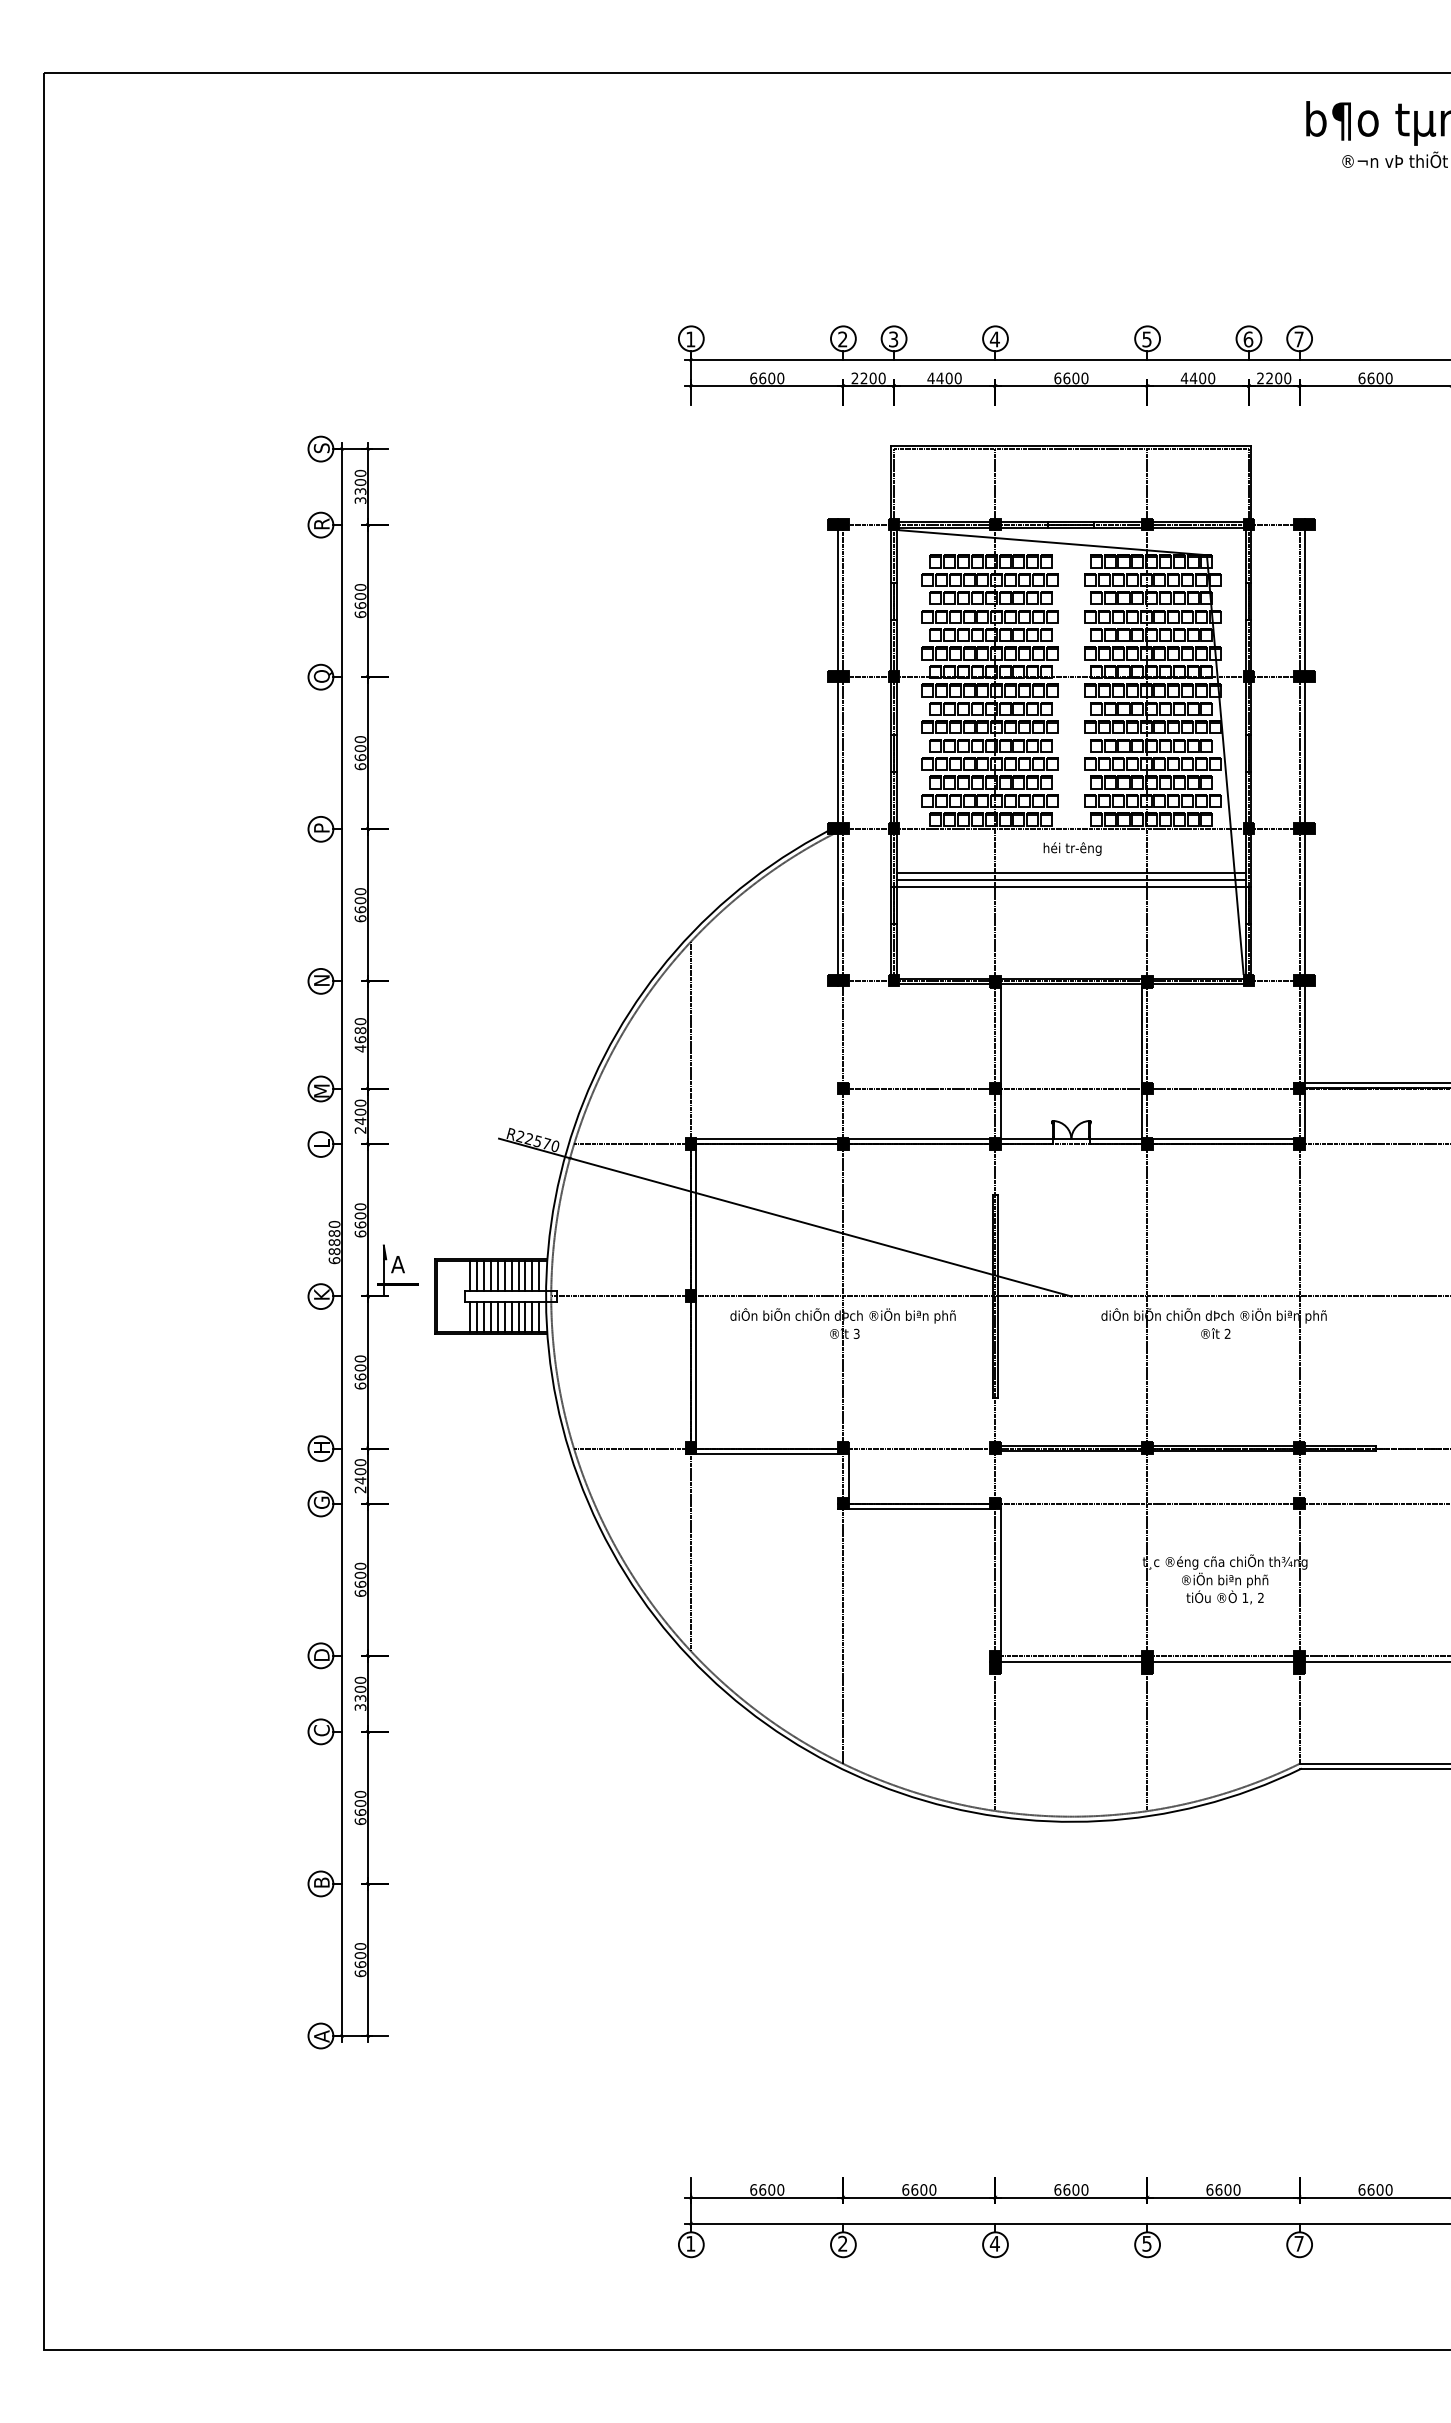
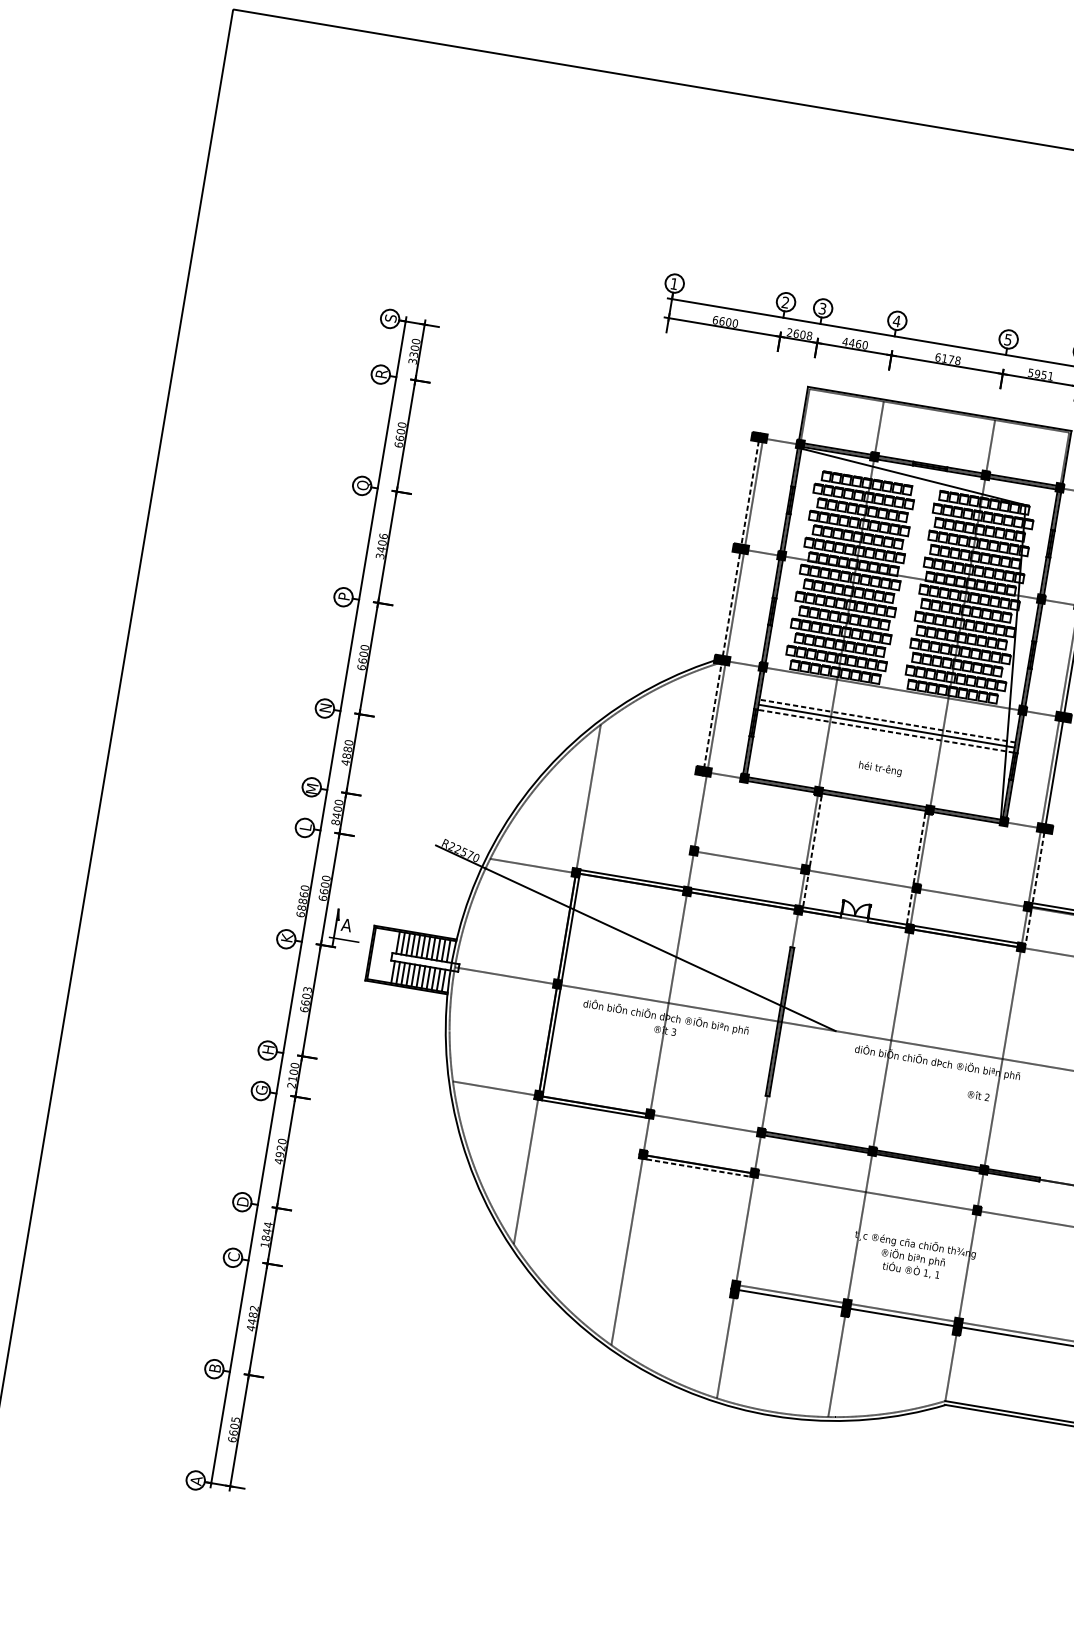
text: (872, 378) -> (802, 334), 2200 -> 2608
text: (948, 378) -> (858, 344), 4400 -> 4460
text: (1075, 378) -> (951, 359), 6600 -> 6178
text: (1197, 378) -> (1040, 374), 4400 -> 5951
line: (838, 752) -> (731, 604), solid -> dashed
text: (360, 753) -> (381, 546), 6600 -> 3406
text: (1072, 848) -> (880, 768), moved
line: (1071, 872) -> (887, 720), solid -> dashed
line: (1071, 886) -> (885, 731), solid -> dashed
line: (1304, 1035) -> (1038, 868), solid -> dashed
text: (360, 1039) -> (346, 755), 4680 -> 4880
line: (1000, 1063) -> (812, 851), solid -> dashed
line: (1142, 1063) -> (916, 869), solid -> dashed
line: (1304, 1116) -> (1028, 927), solid -> dashed
text: (360, 1129) -> (335, 821), 2400 -> 8400
text: (334, 1233) -> (303, 894), 68880 -> 68860
text: (1215, 1333) -> (978, 1095), moved
text: (360, 1358) -> (307, 989), 6600 -> 6603
line: (848, 1475) -> (650, 1134), removed
text: (360, 1480) -> (292, 1078), 2400 -> 2100
line: (916, 1509) -> (696, 1168), solid -> dashed
line: (1000, 1579) -> (749, 1229), removed
text: (360, 1584) -> (280, 1154), 6600 -> 4920
text: (1260, 1597) -> (937, 1274), 2 -> 1
text: (360, 1693) -> (266, 1234), 3300 -> 1844
text: (360, 1807) -> (252, 1318), 6600 -> 4482
text: (360, 1946) -> (235, 1419), 6600 -> 6605

